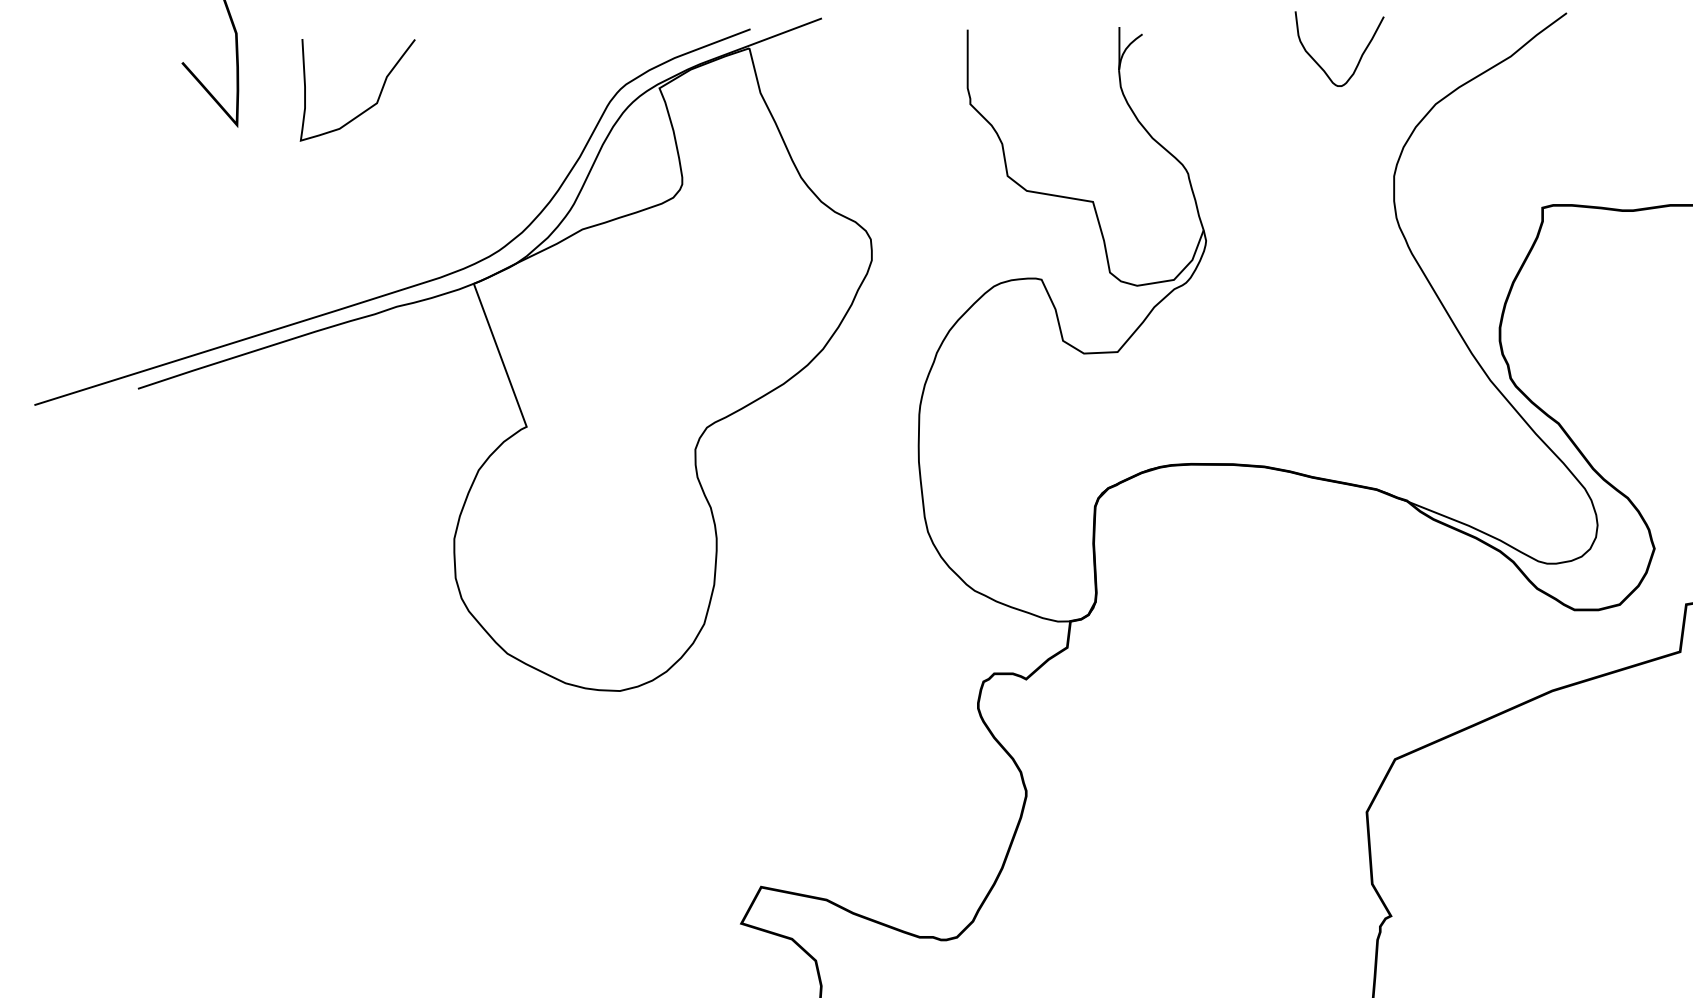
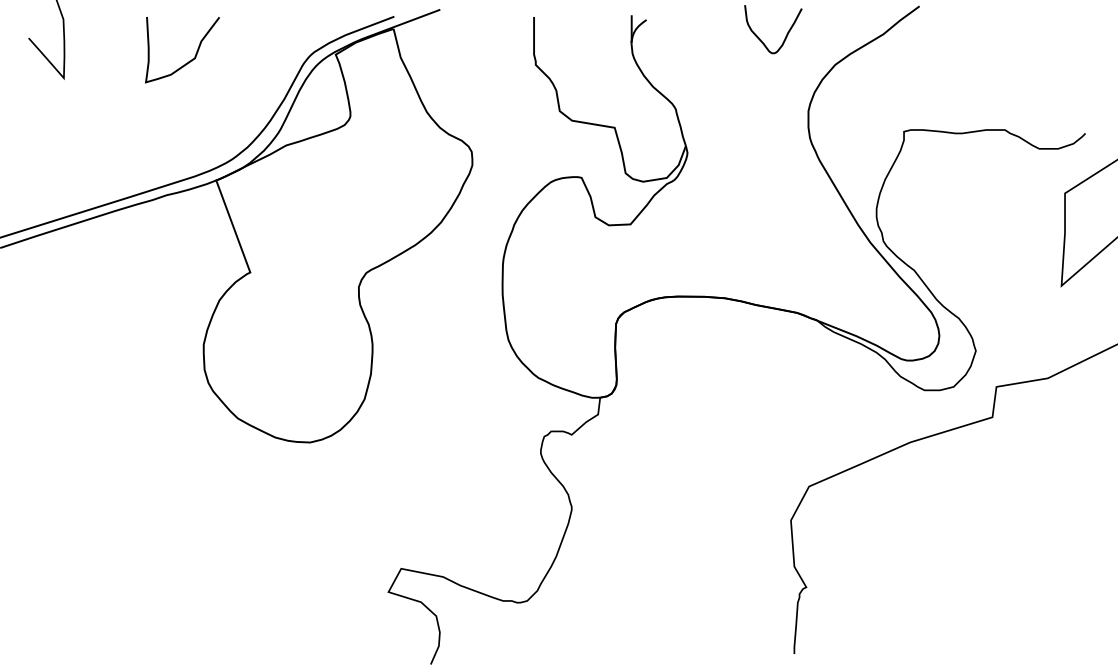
curve: (368, 106) -> (189, 60), moved

